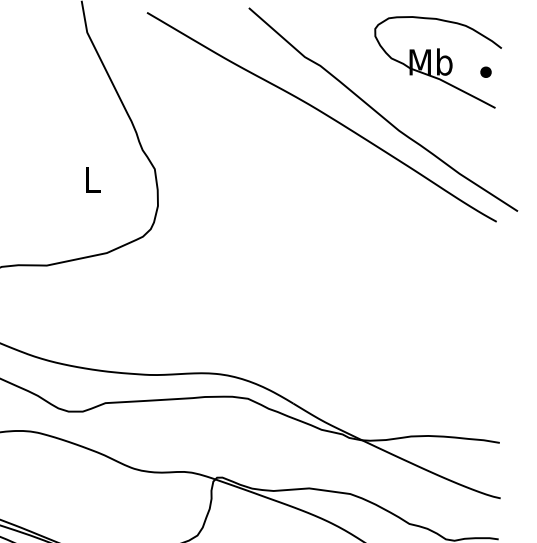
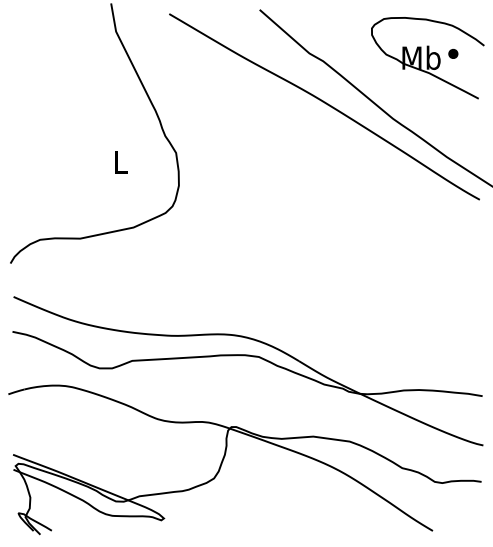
part: (486, 71) -> (453, 53), moved

